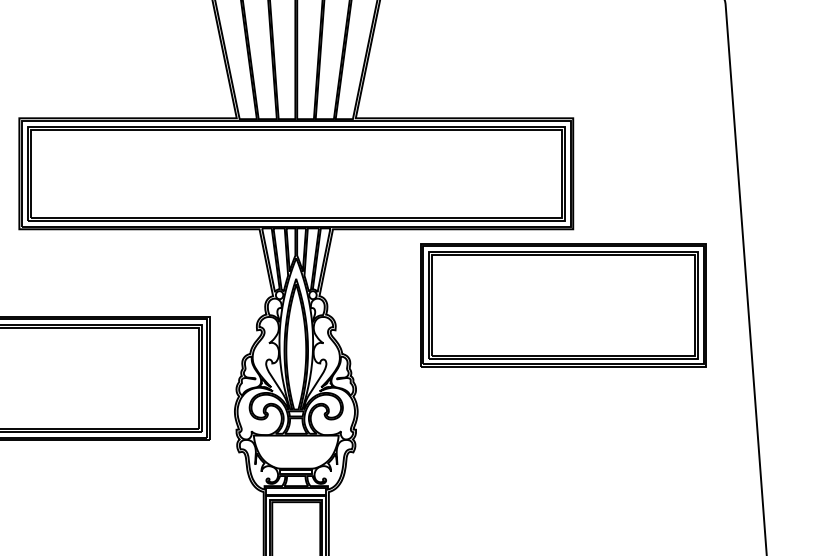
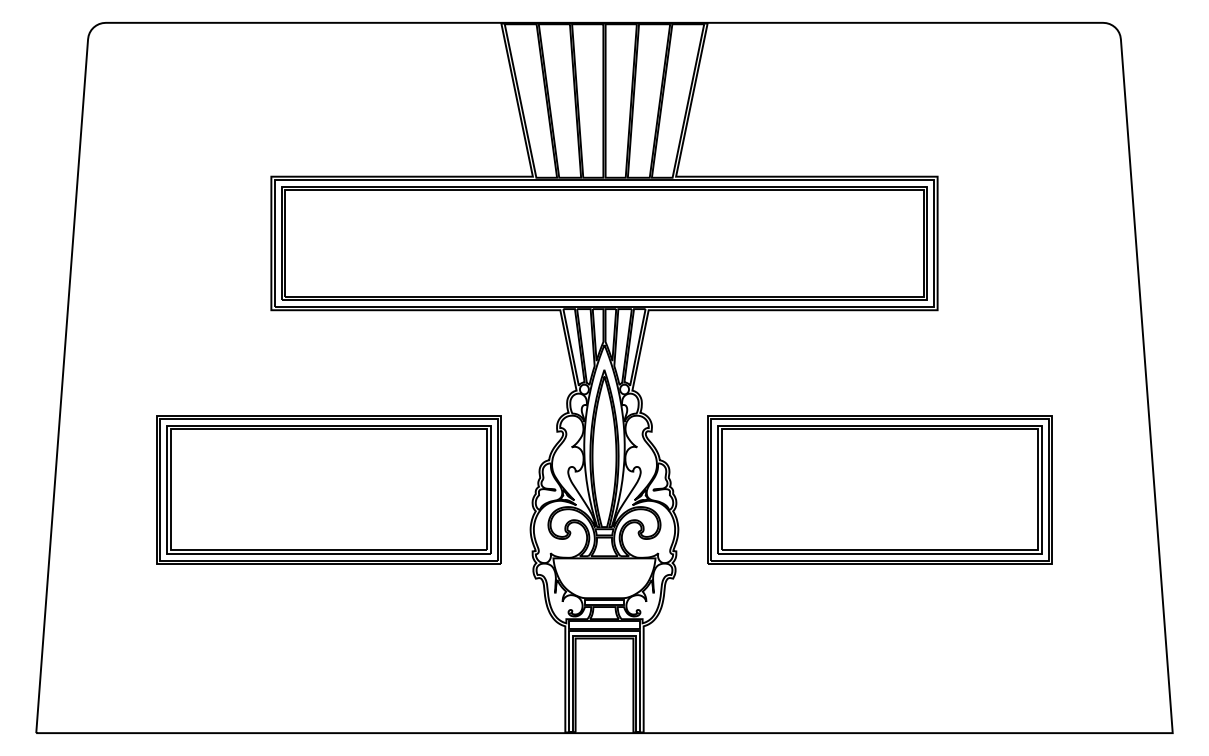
part: (563, 305) -> (879, 489), moved

